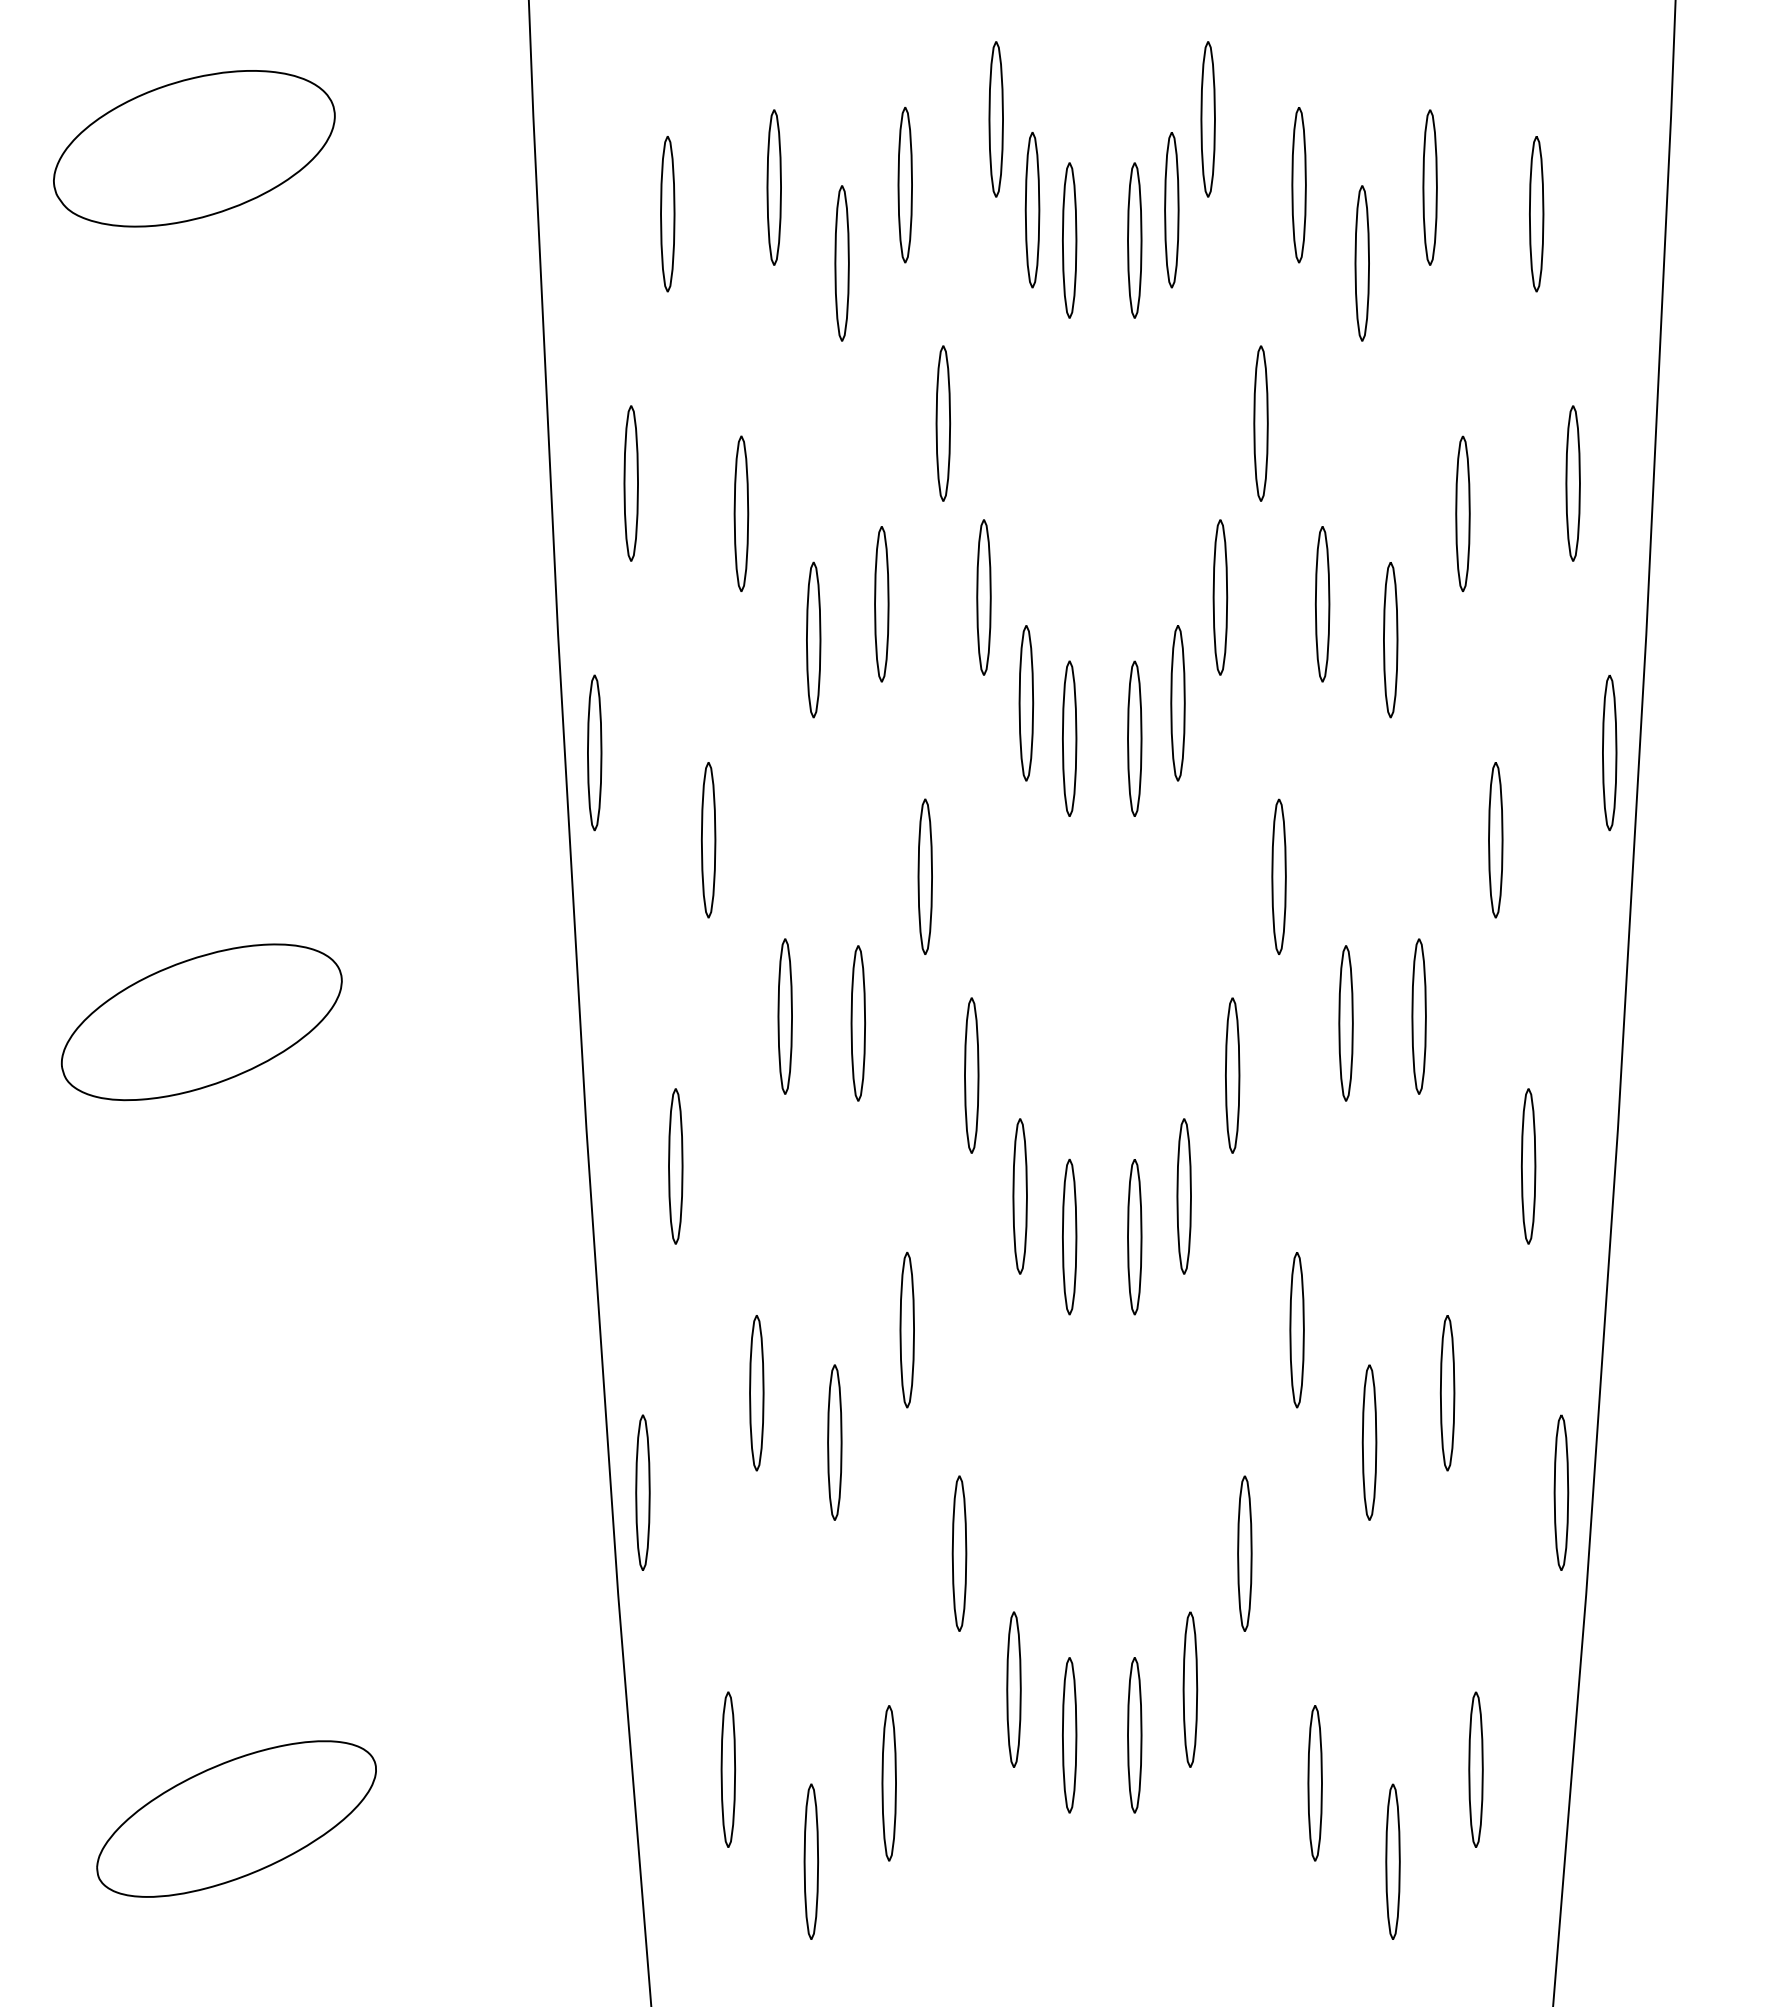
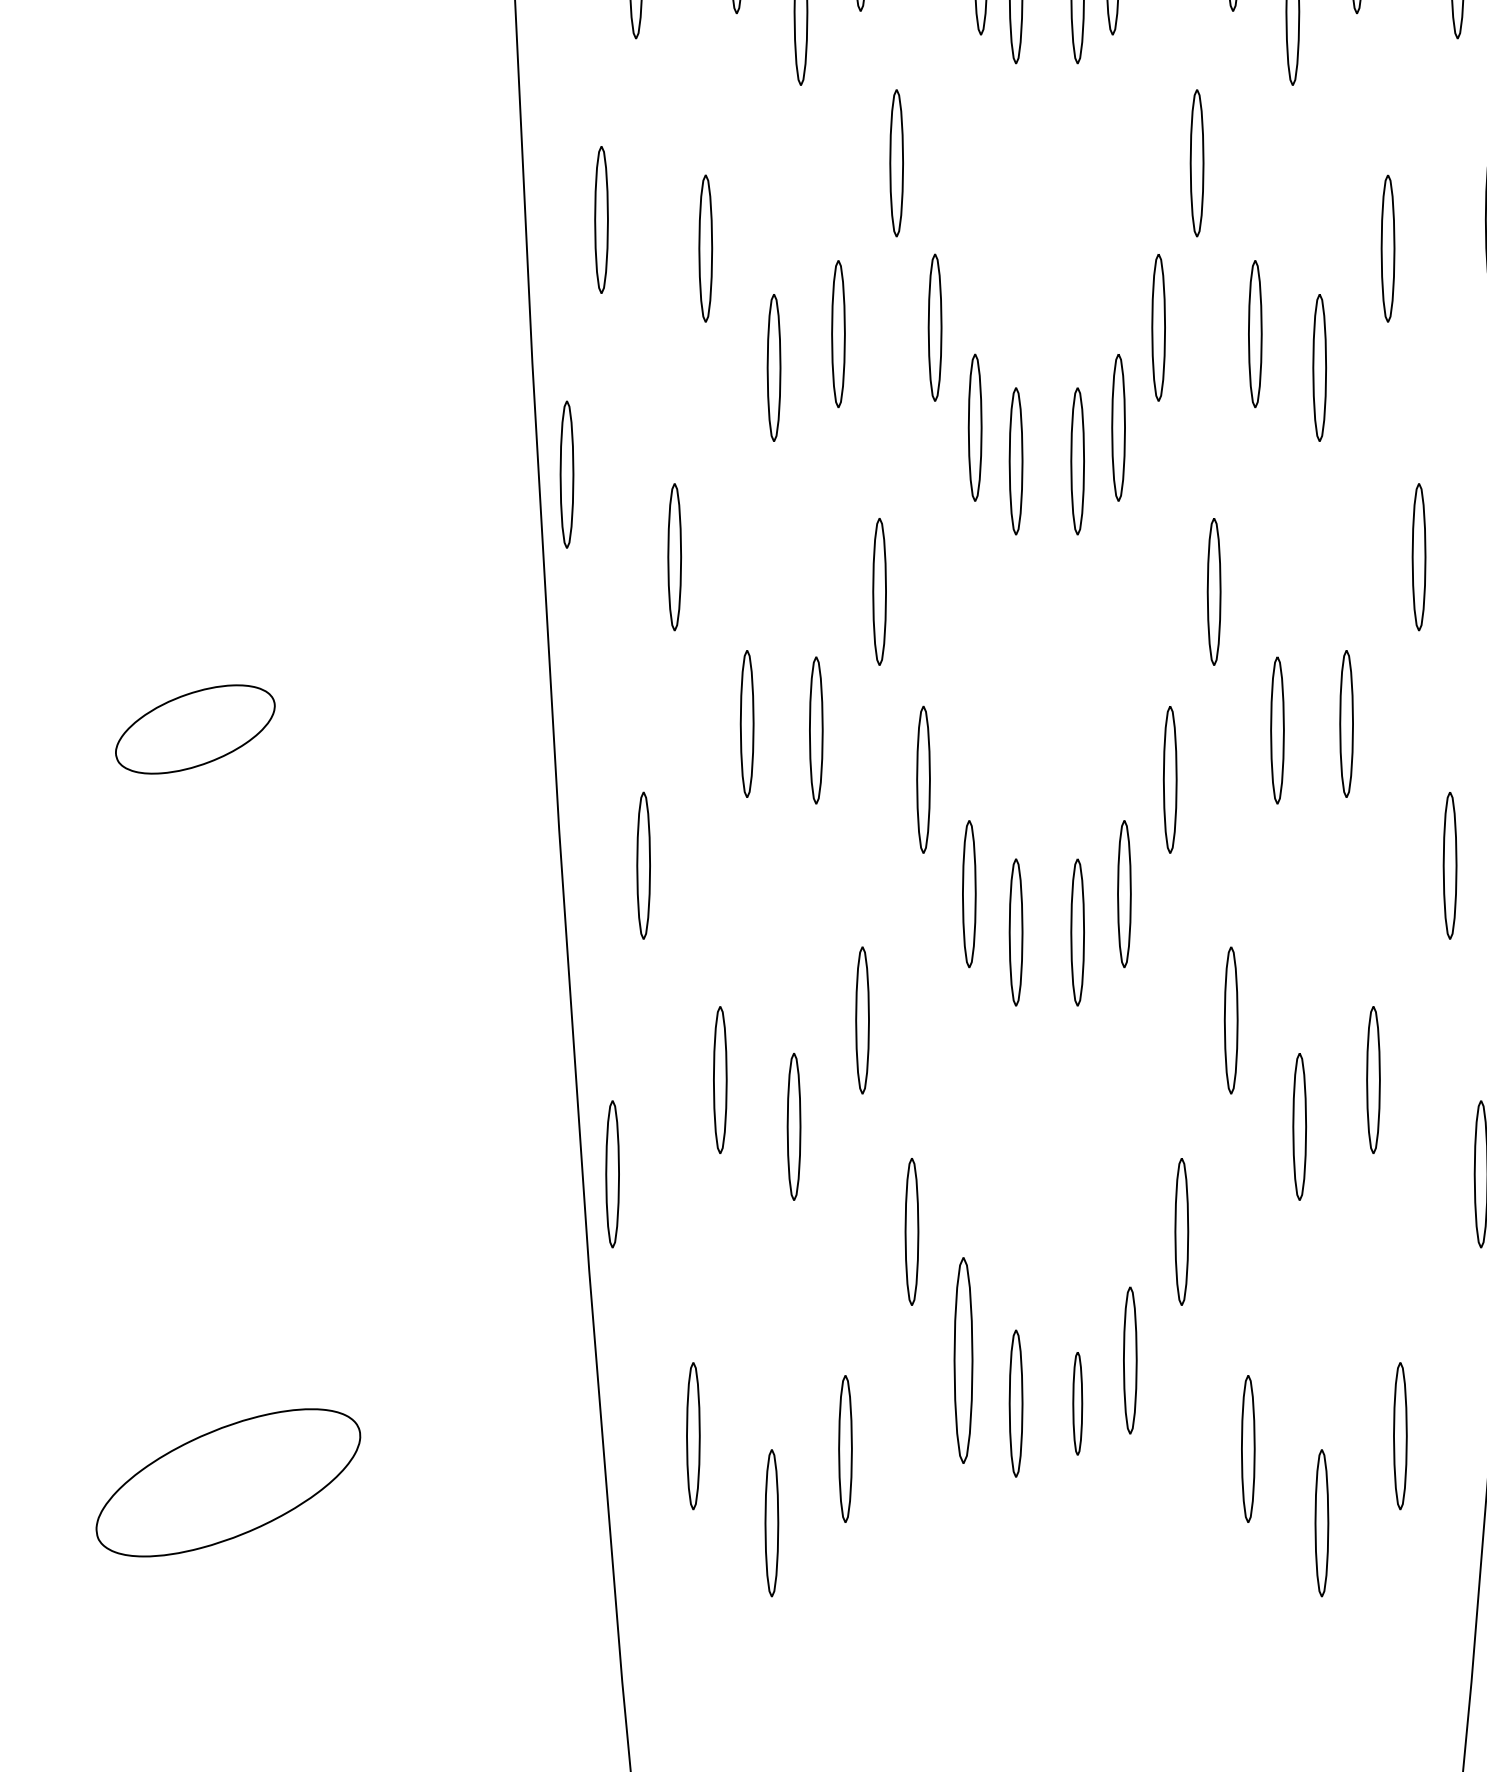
part: (201, 1022) -> (195, 729), size x0.6
part: (1013, 1689) -> (963, 1360), size x1.4
part: (1134, 1735) -> (1077, 1403), size x0.7

